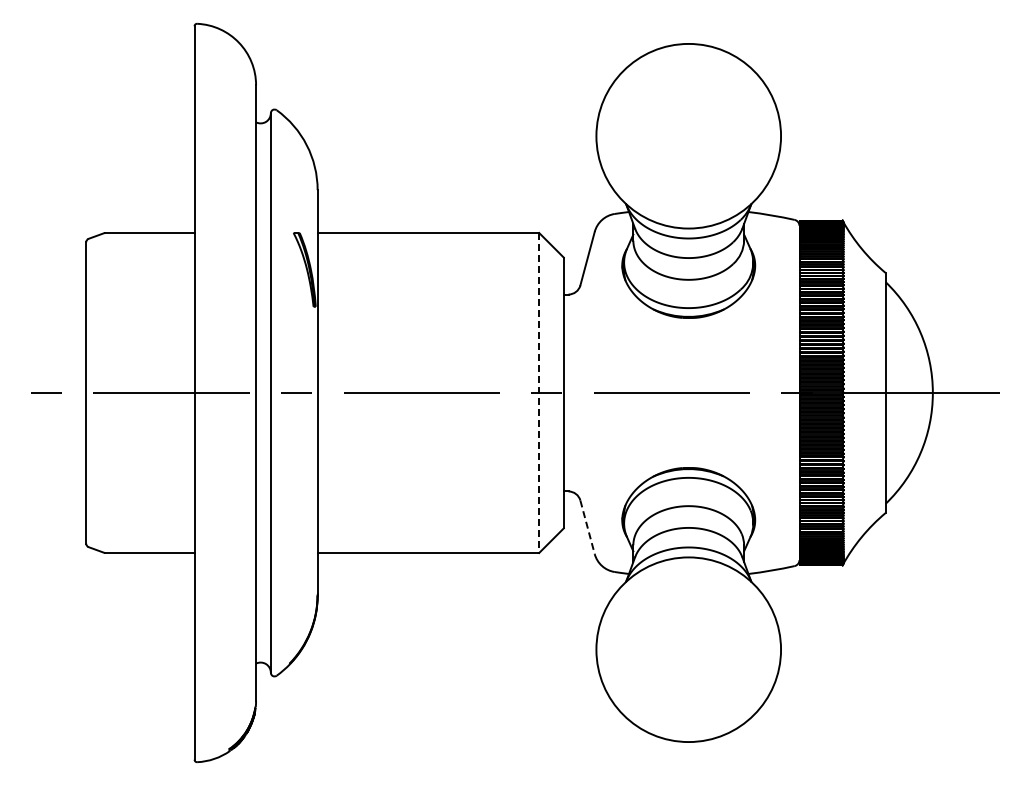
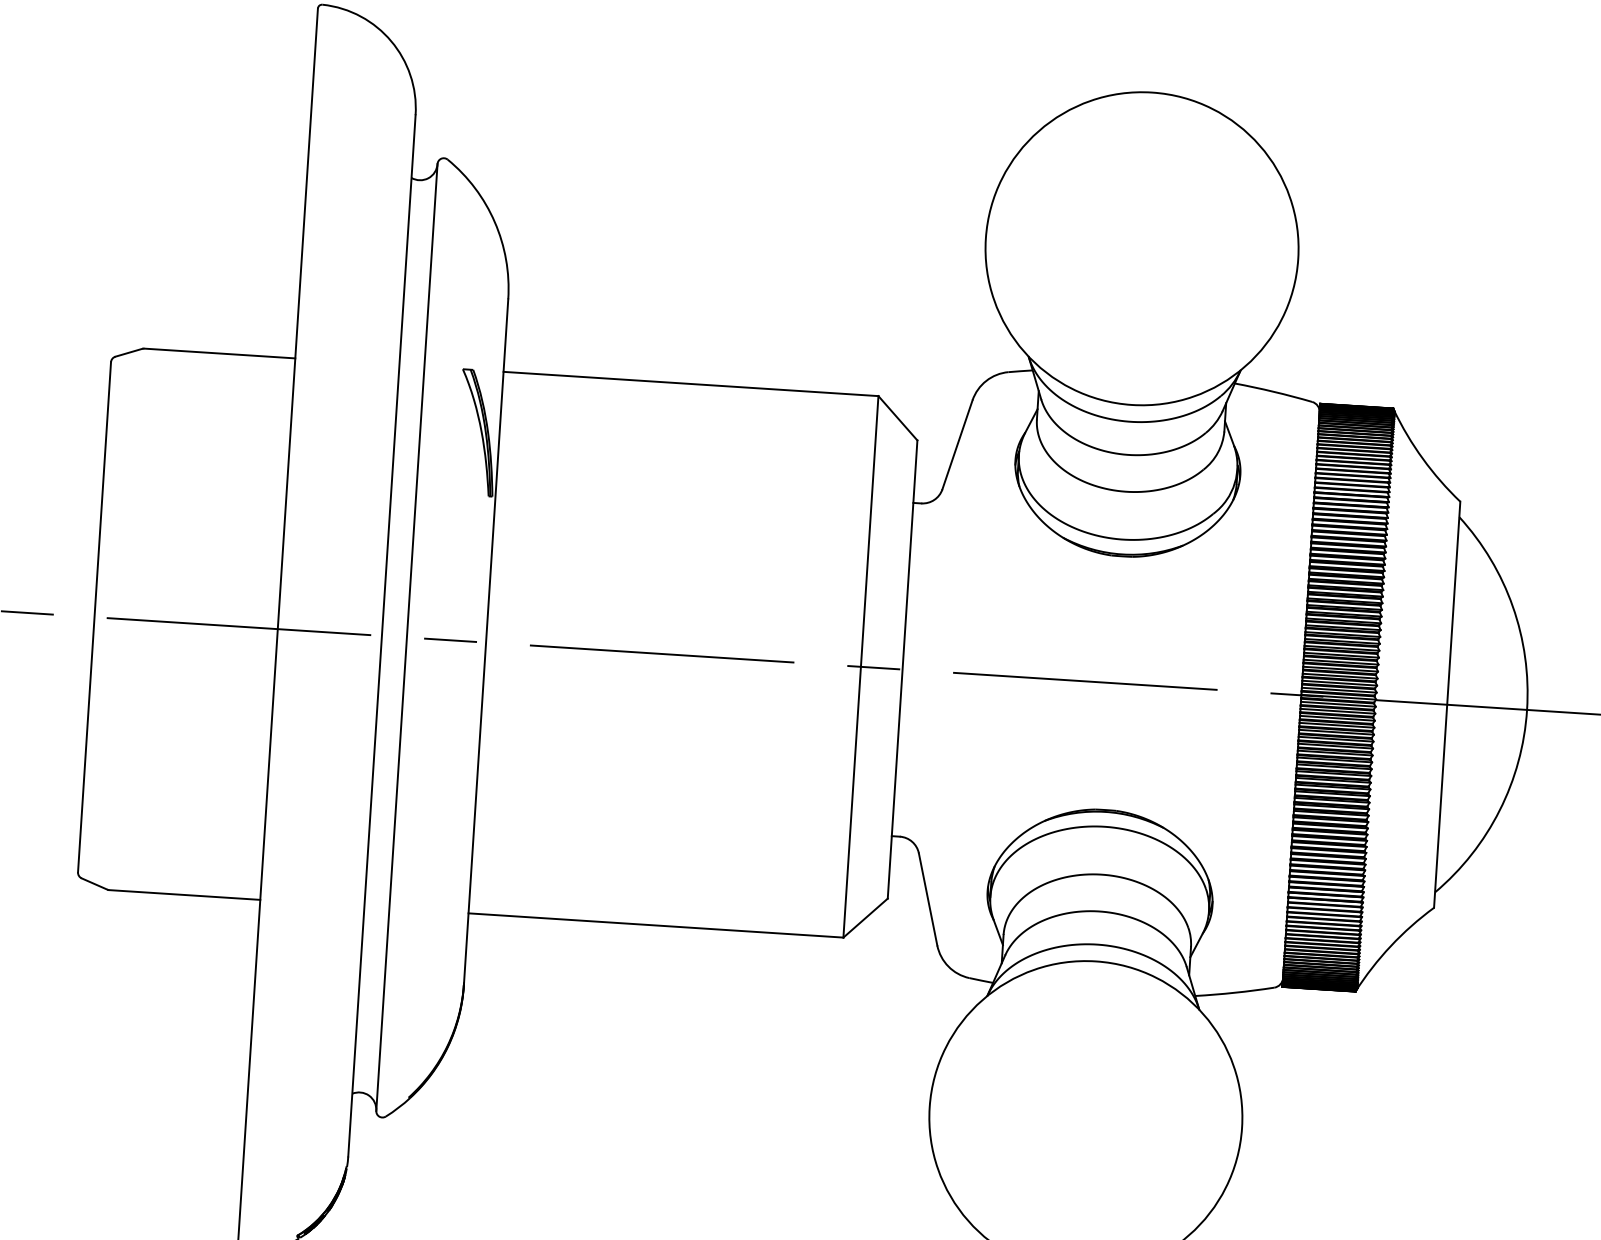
line: (539, 393) -> (861, 667), dashed -> solid
line: (587, 527) -> (927, 899), dashed -> solid

